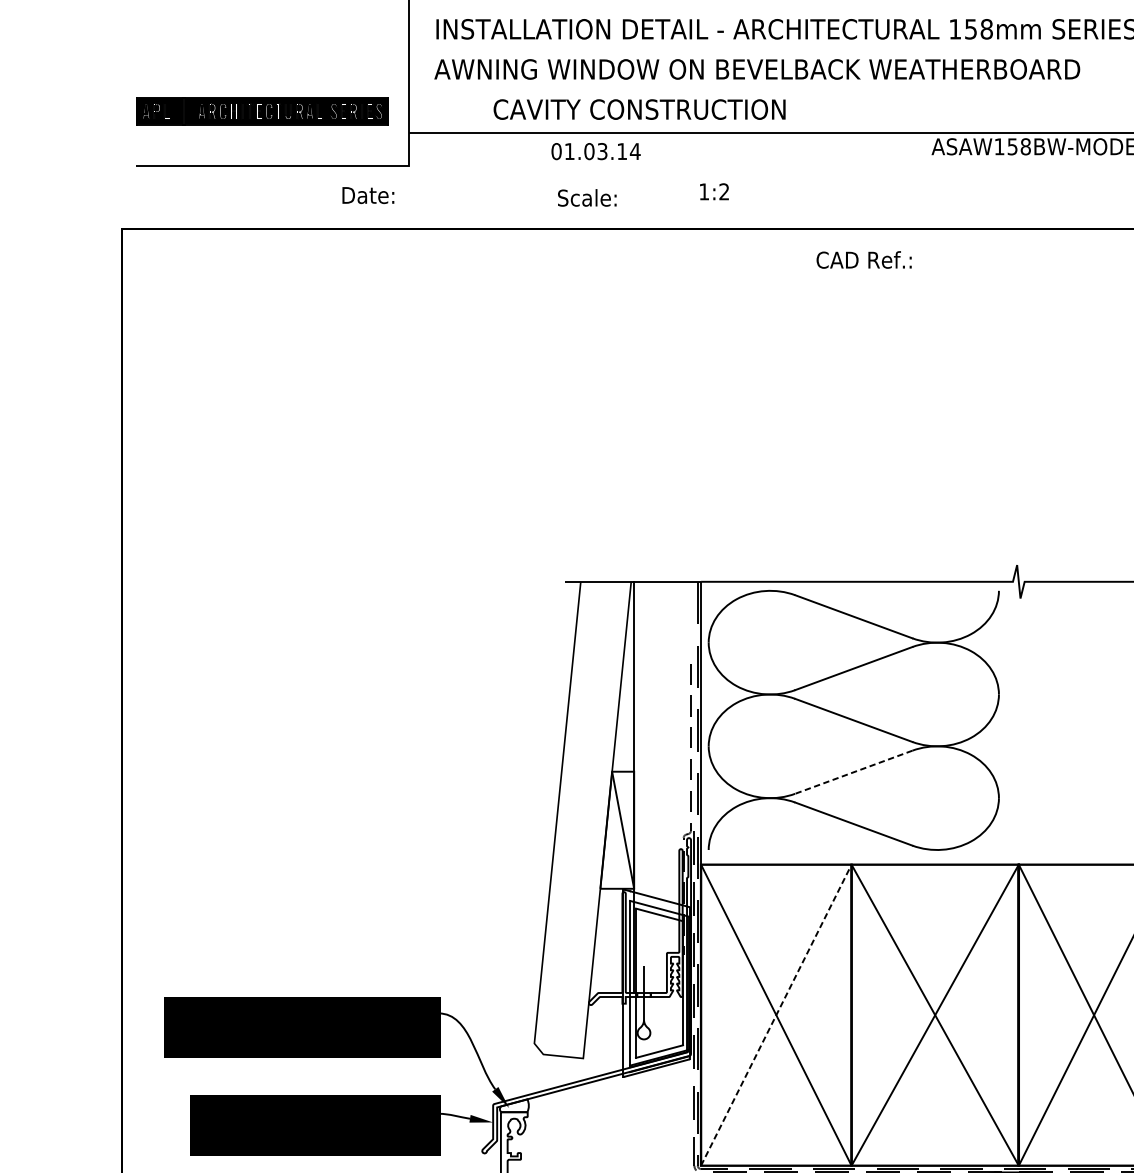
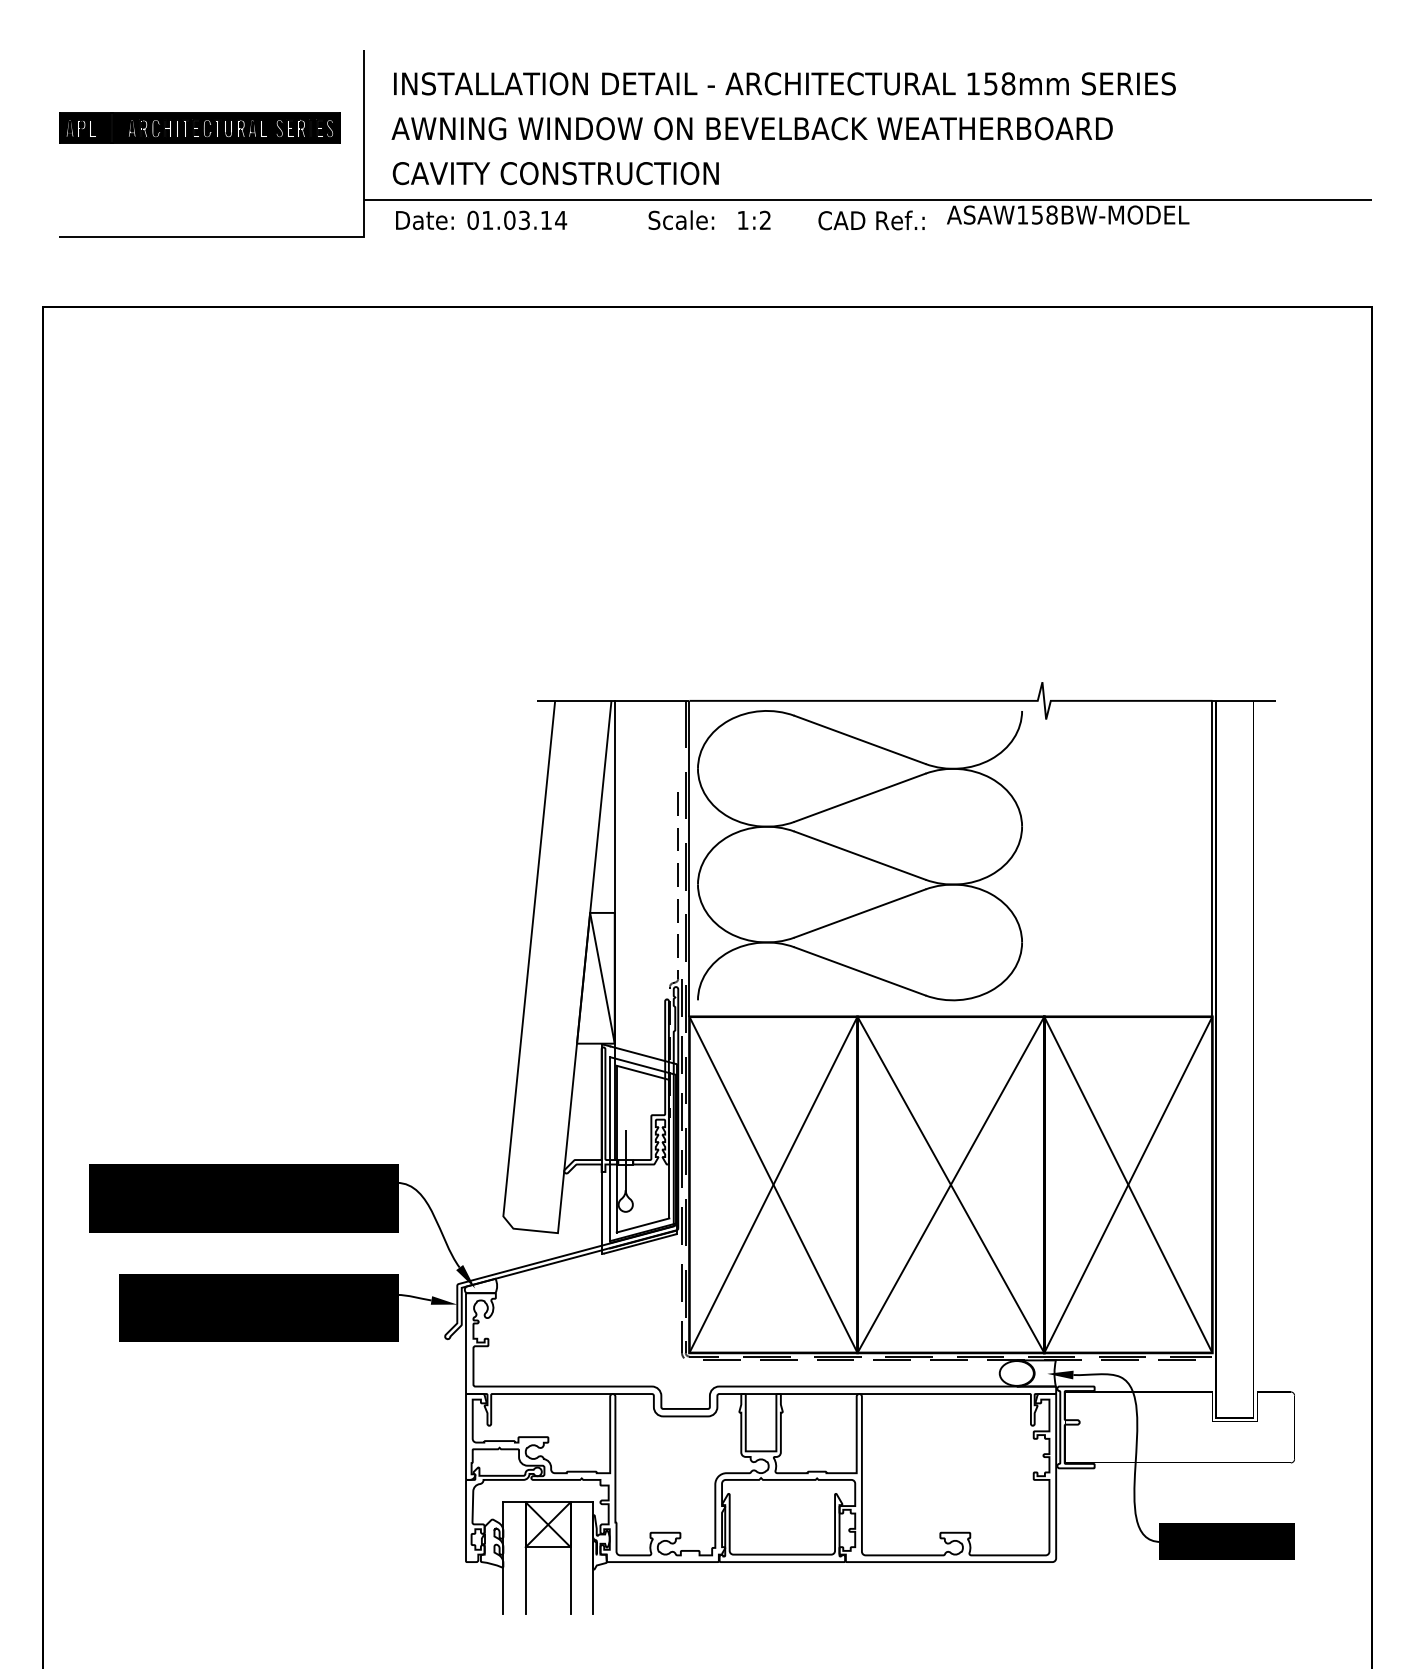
text: (639, 109) -> (555, 173), moved
part: (262, 110) -> (199, 127), moved
text: (596, 150) -> (517, 219), moved
text: (714, 191) -> (754, 219), moved
text: (367, 195) -> (424, 220), moved
text: (587, 197) -> (681, 219), moved
text: (864, 260) -> (871, 220), moved
line: (854, 772) -> (860, 913), dashed -> solid
line: (776, 1014) -> (773, 1184), dashed -> solid

